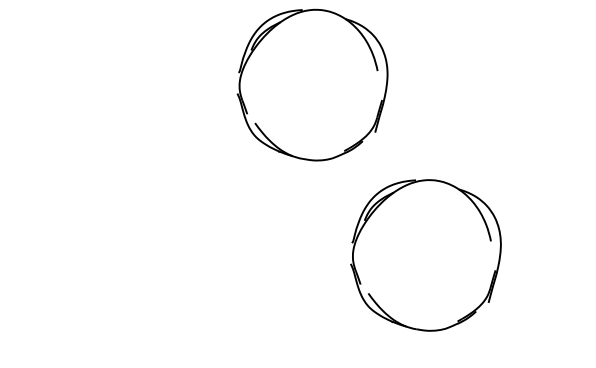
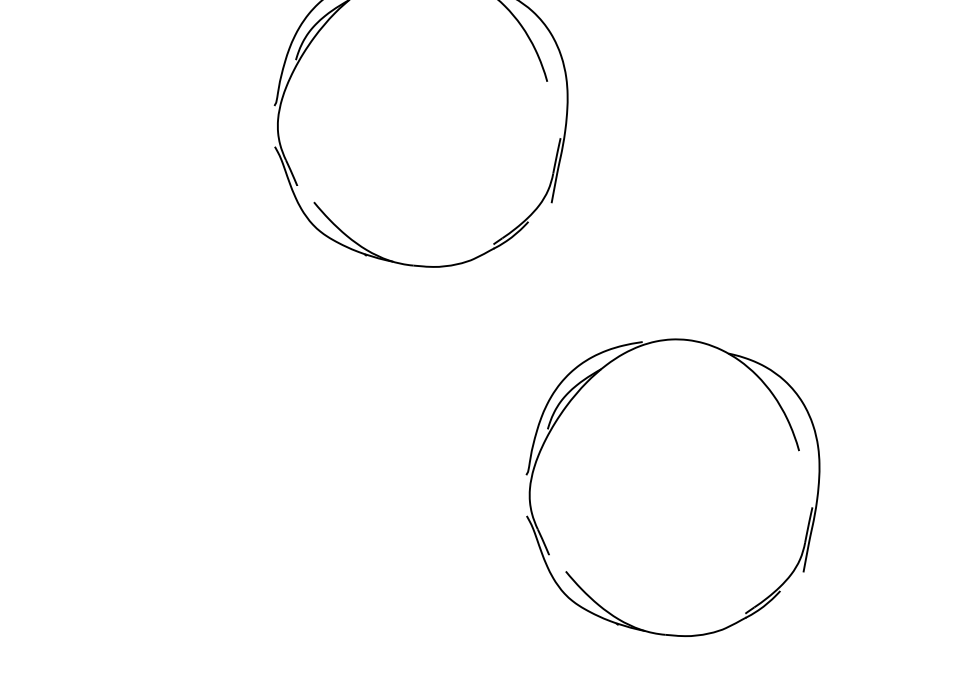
part: (425, 255) -> (672, 488), moved

